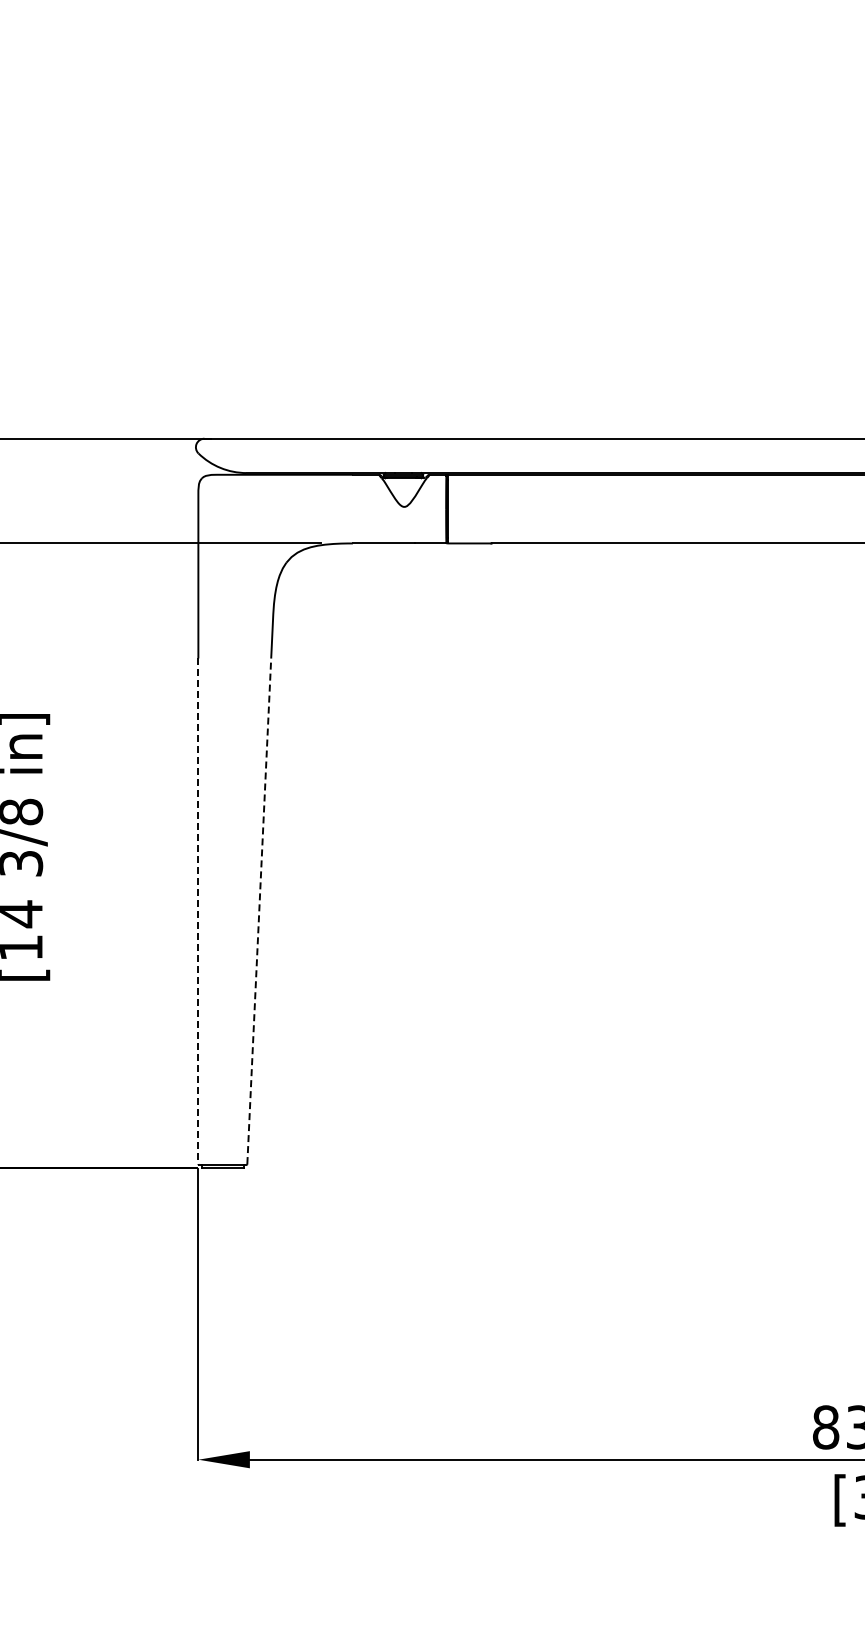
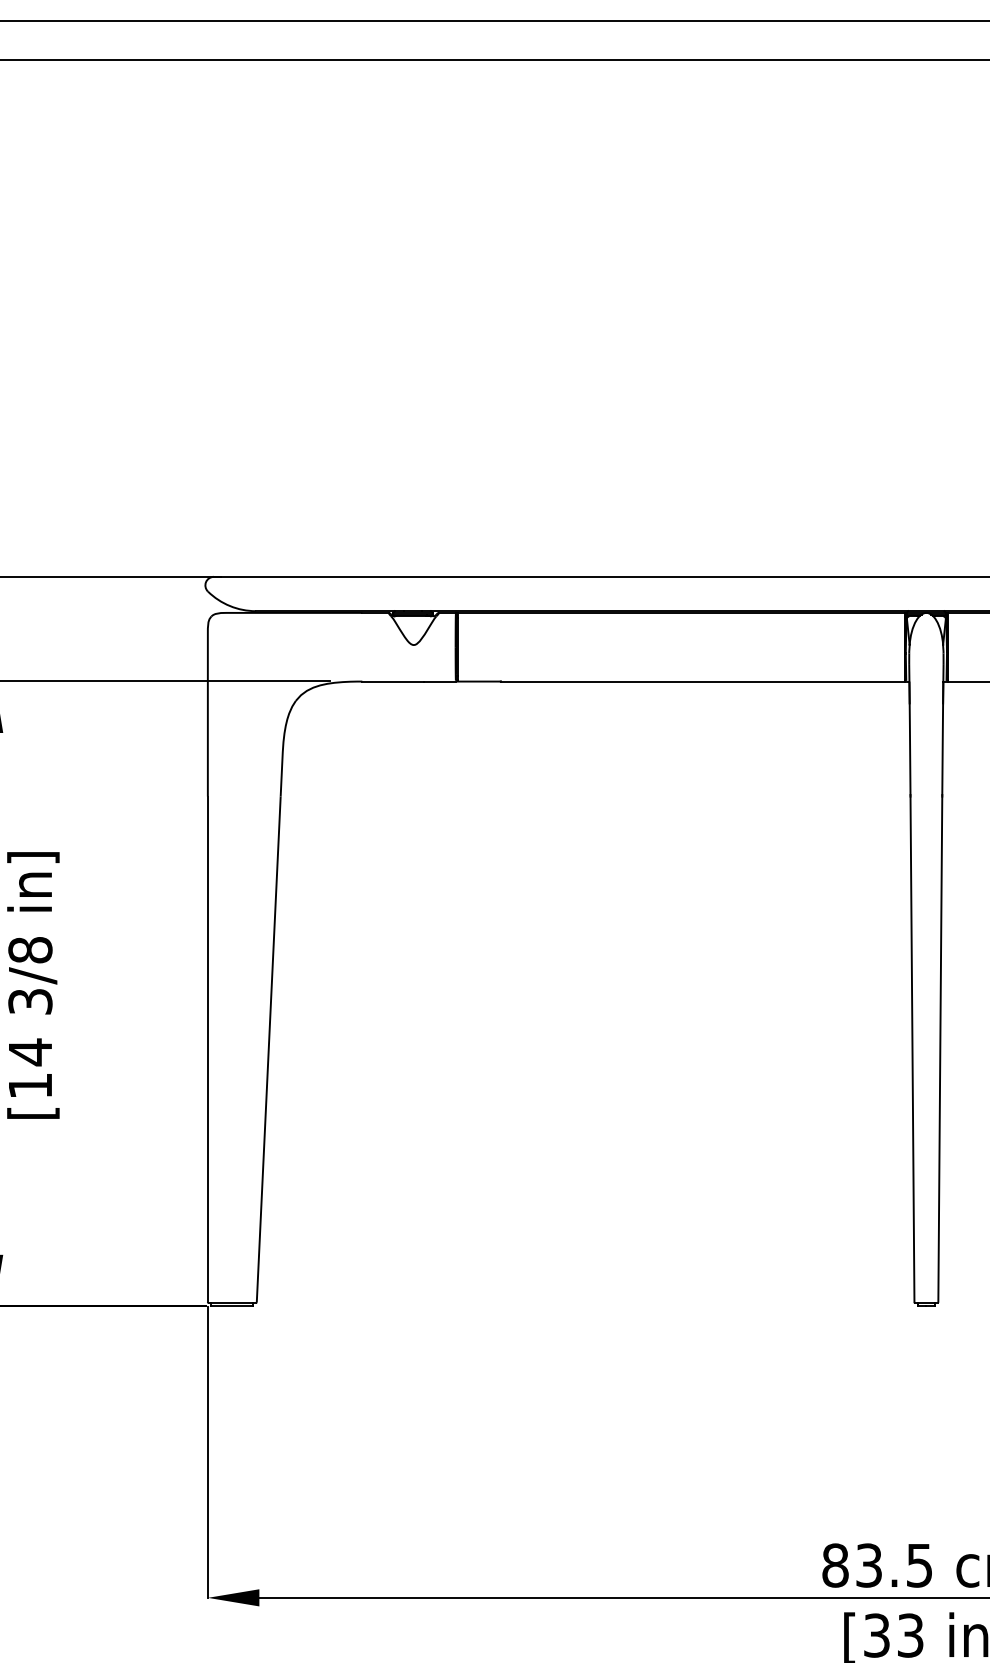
line: (198, 911) -> (207, 1049), dashed -> solid
line: (259, 911) -> (268, 1049), dashed -> solid

